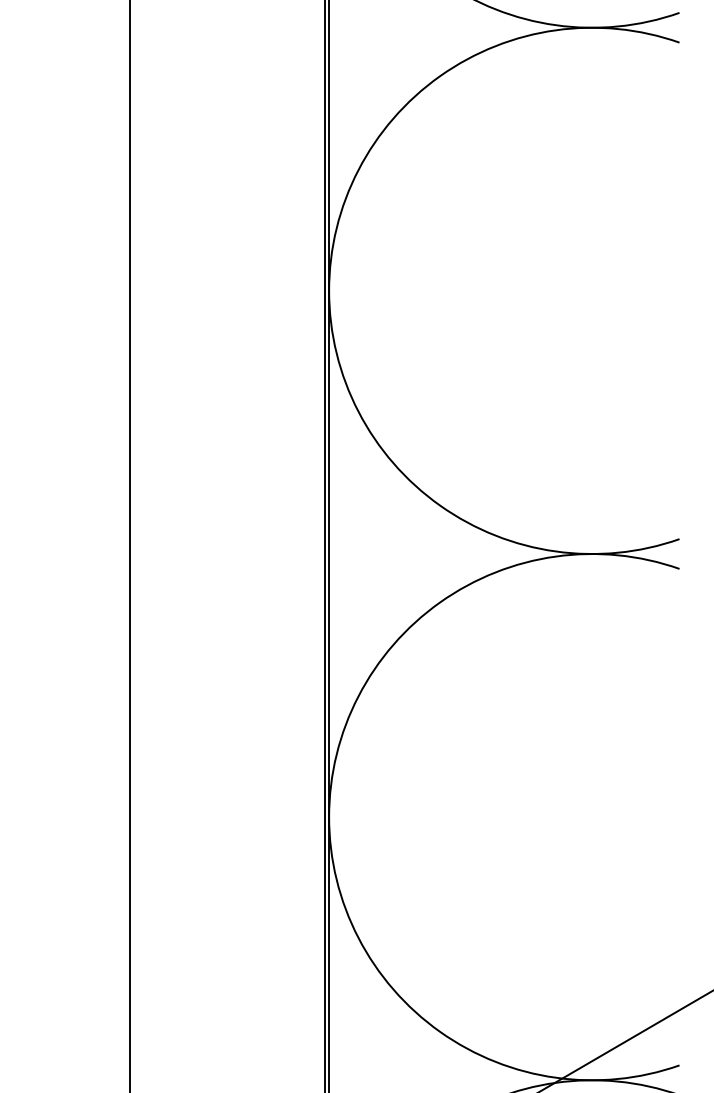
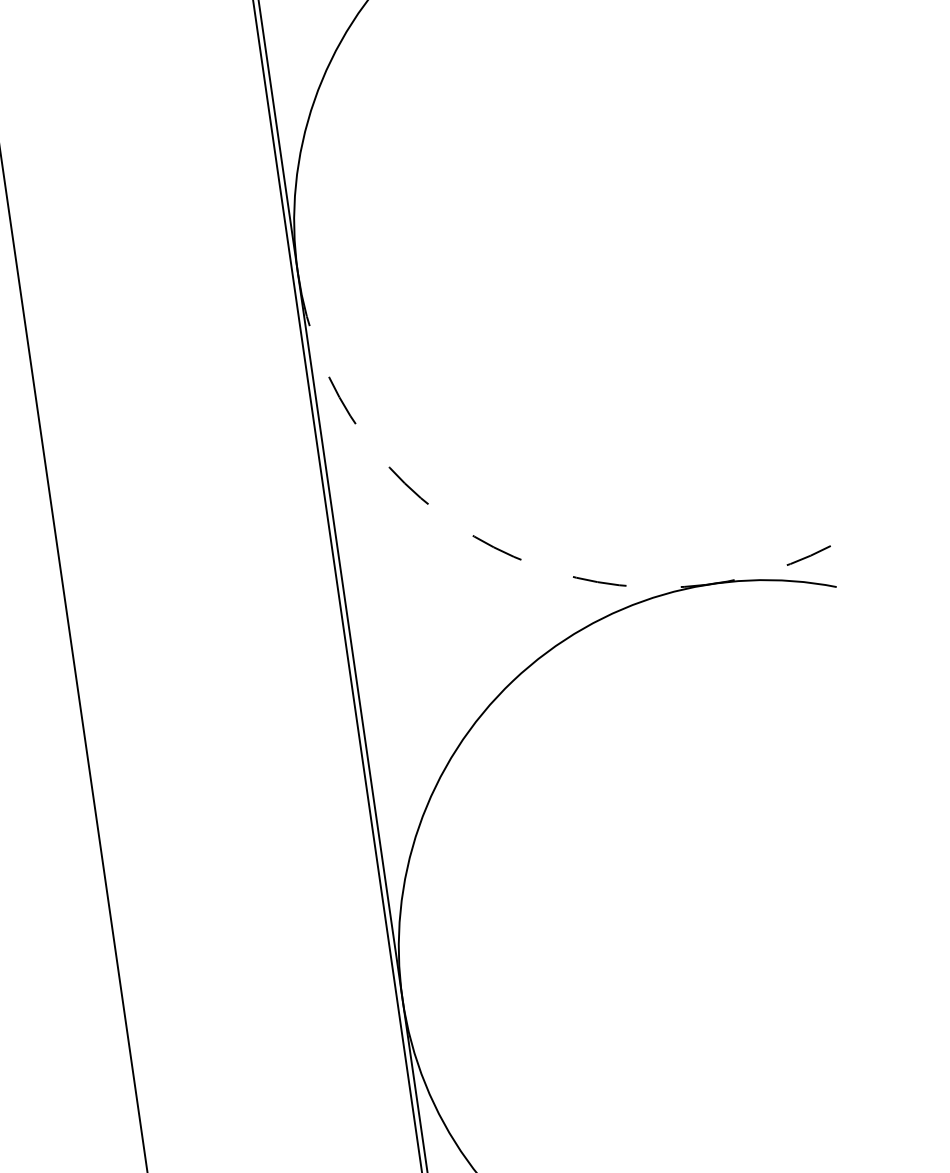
arc: (440, 505) -> (494, 547), solid -> dashed

